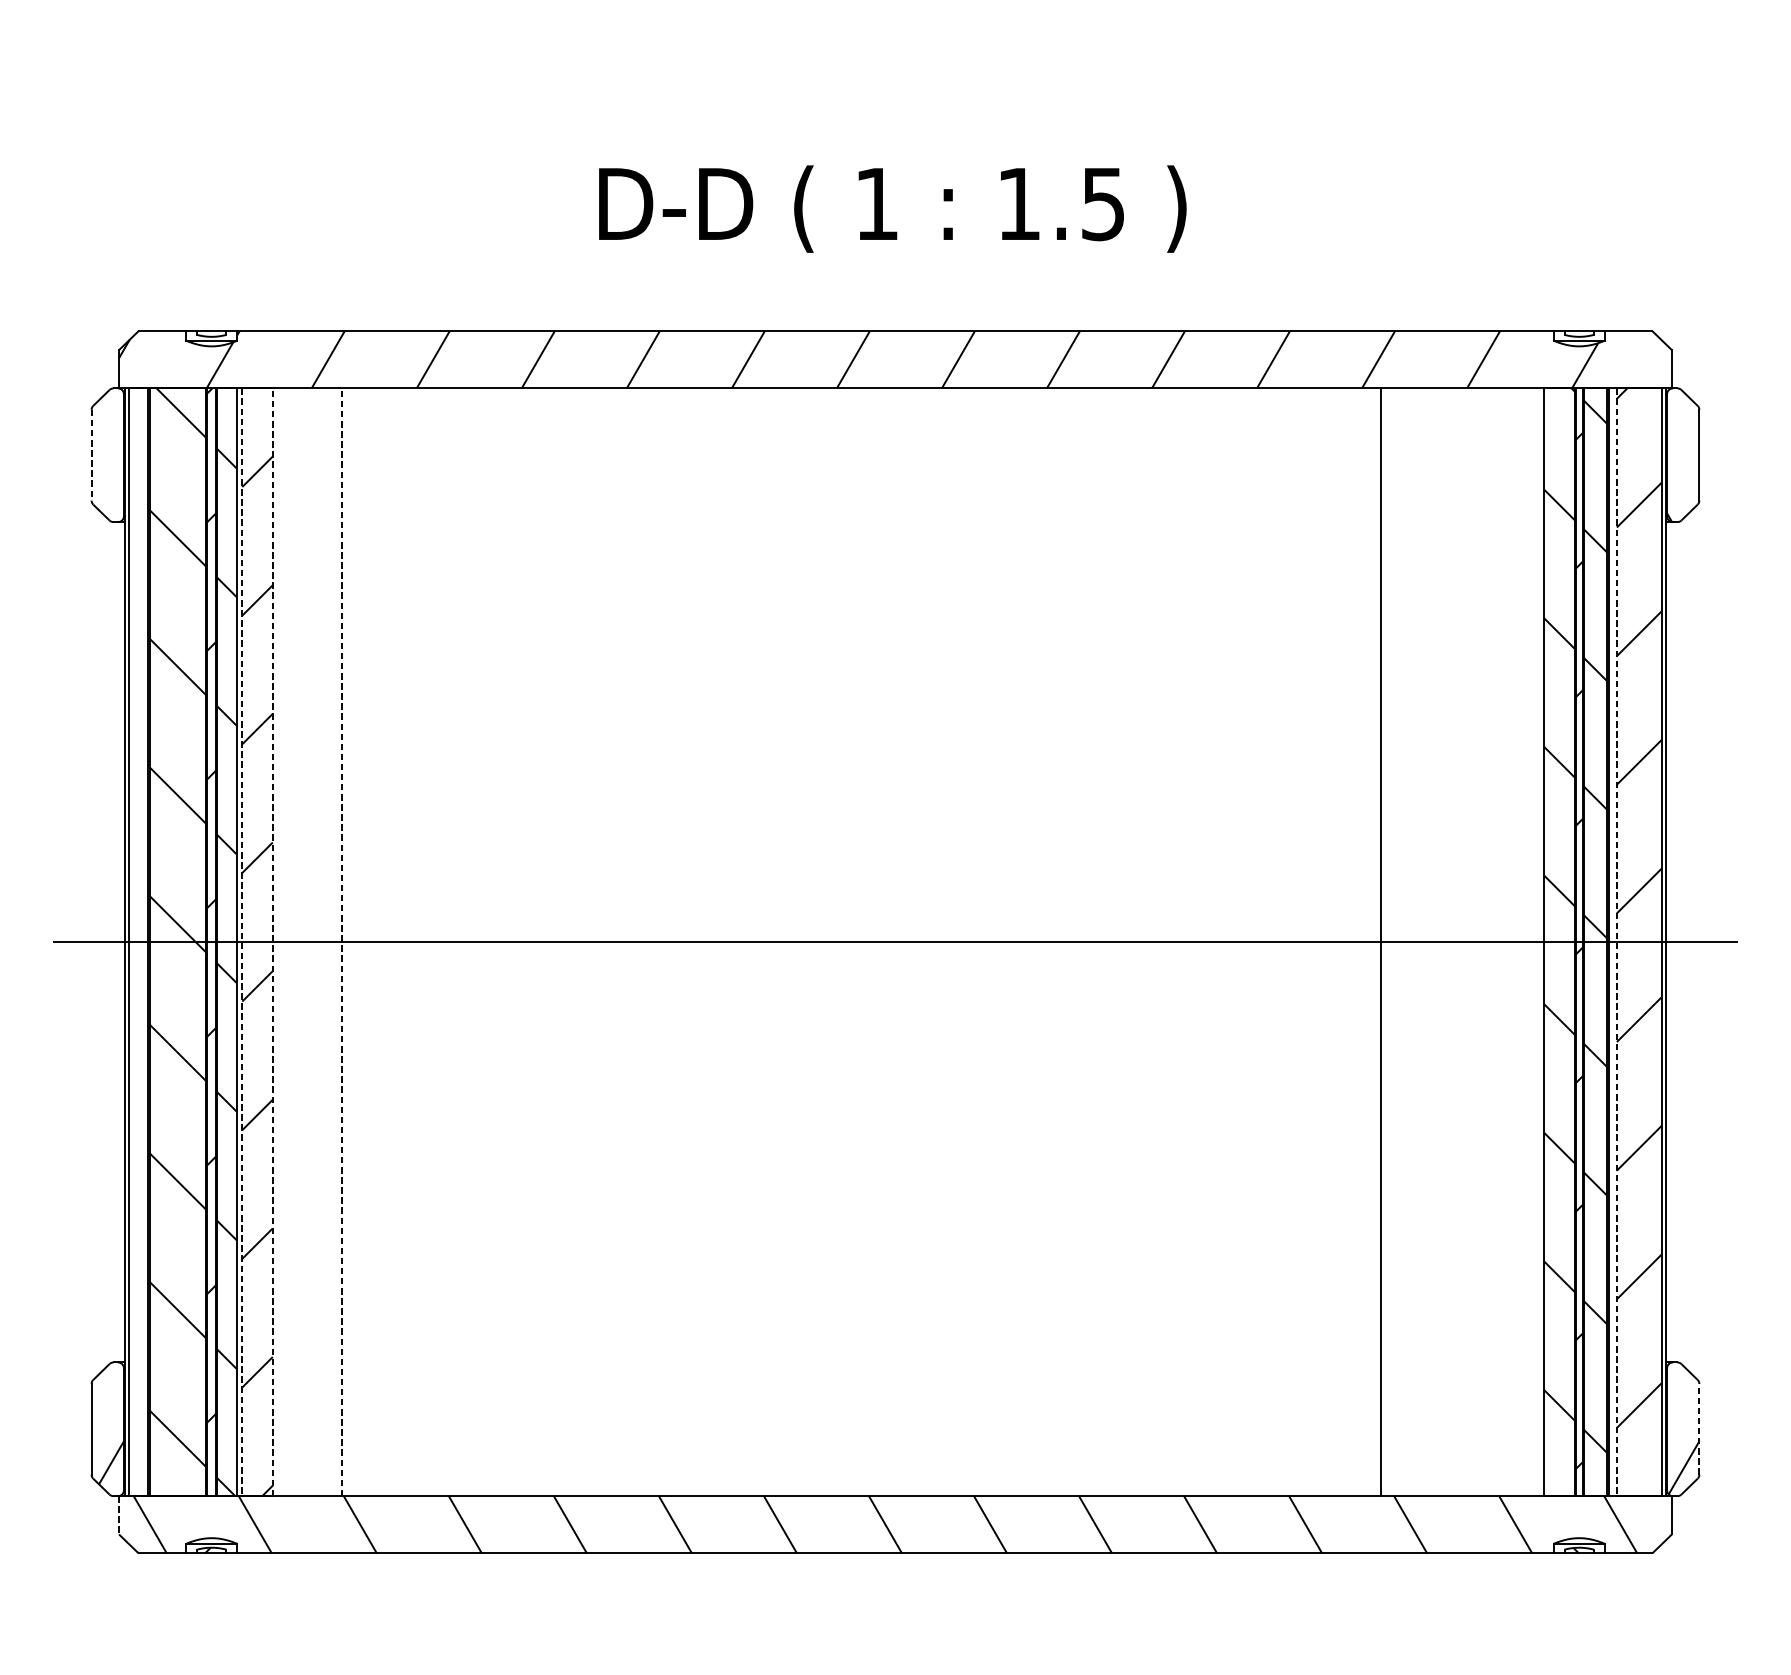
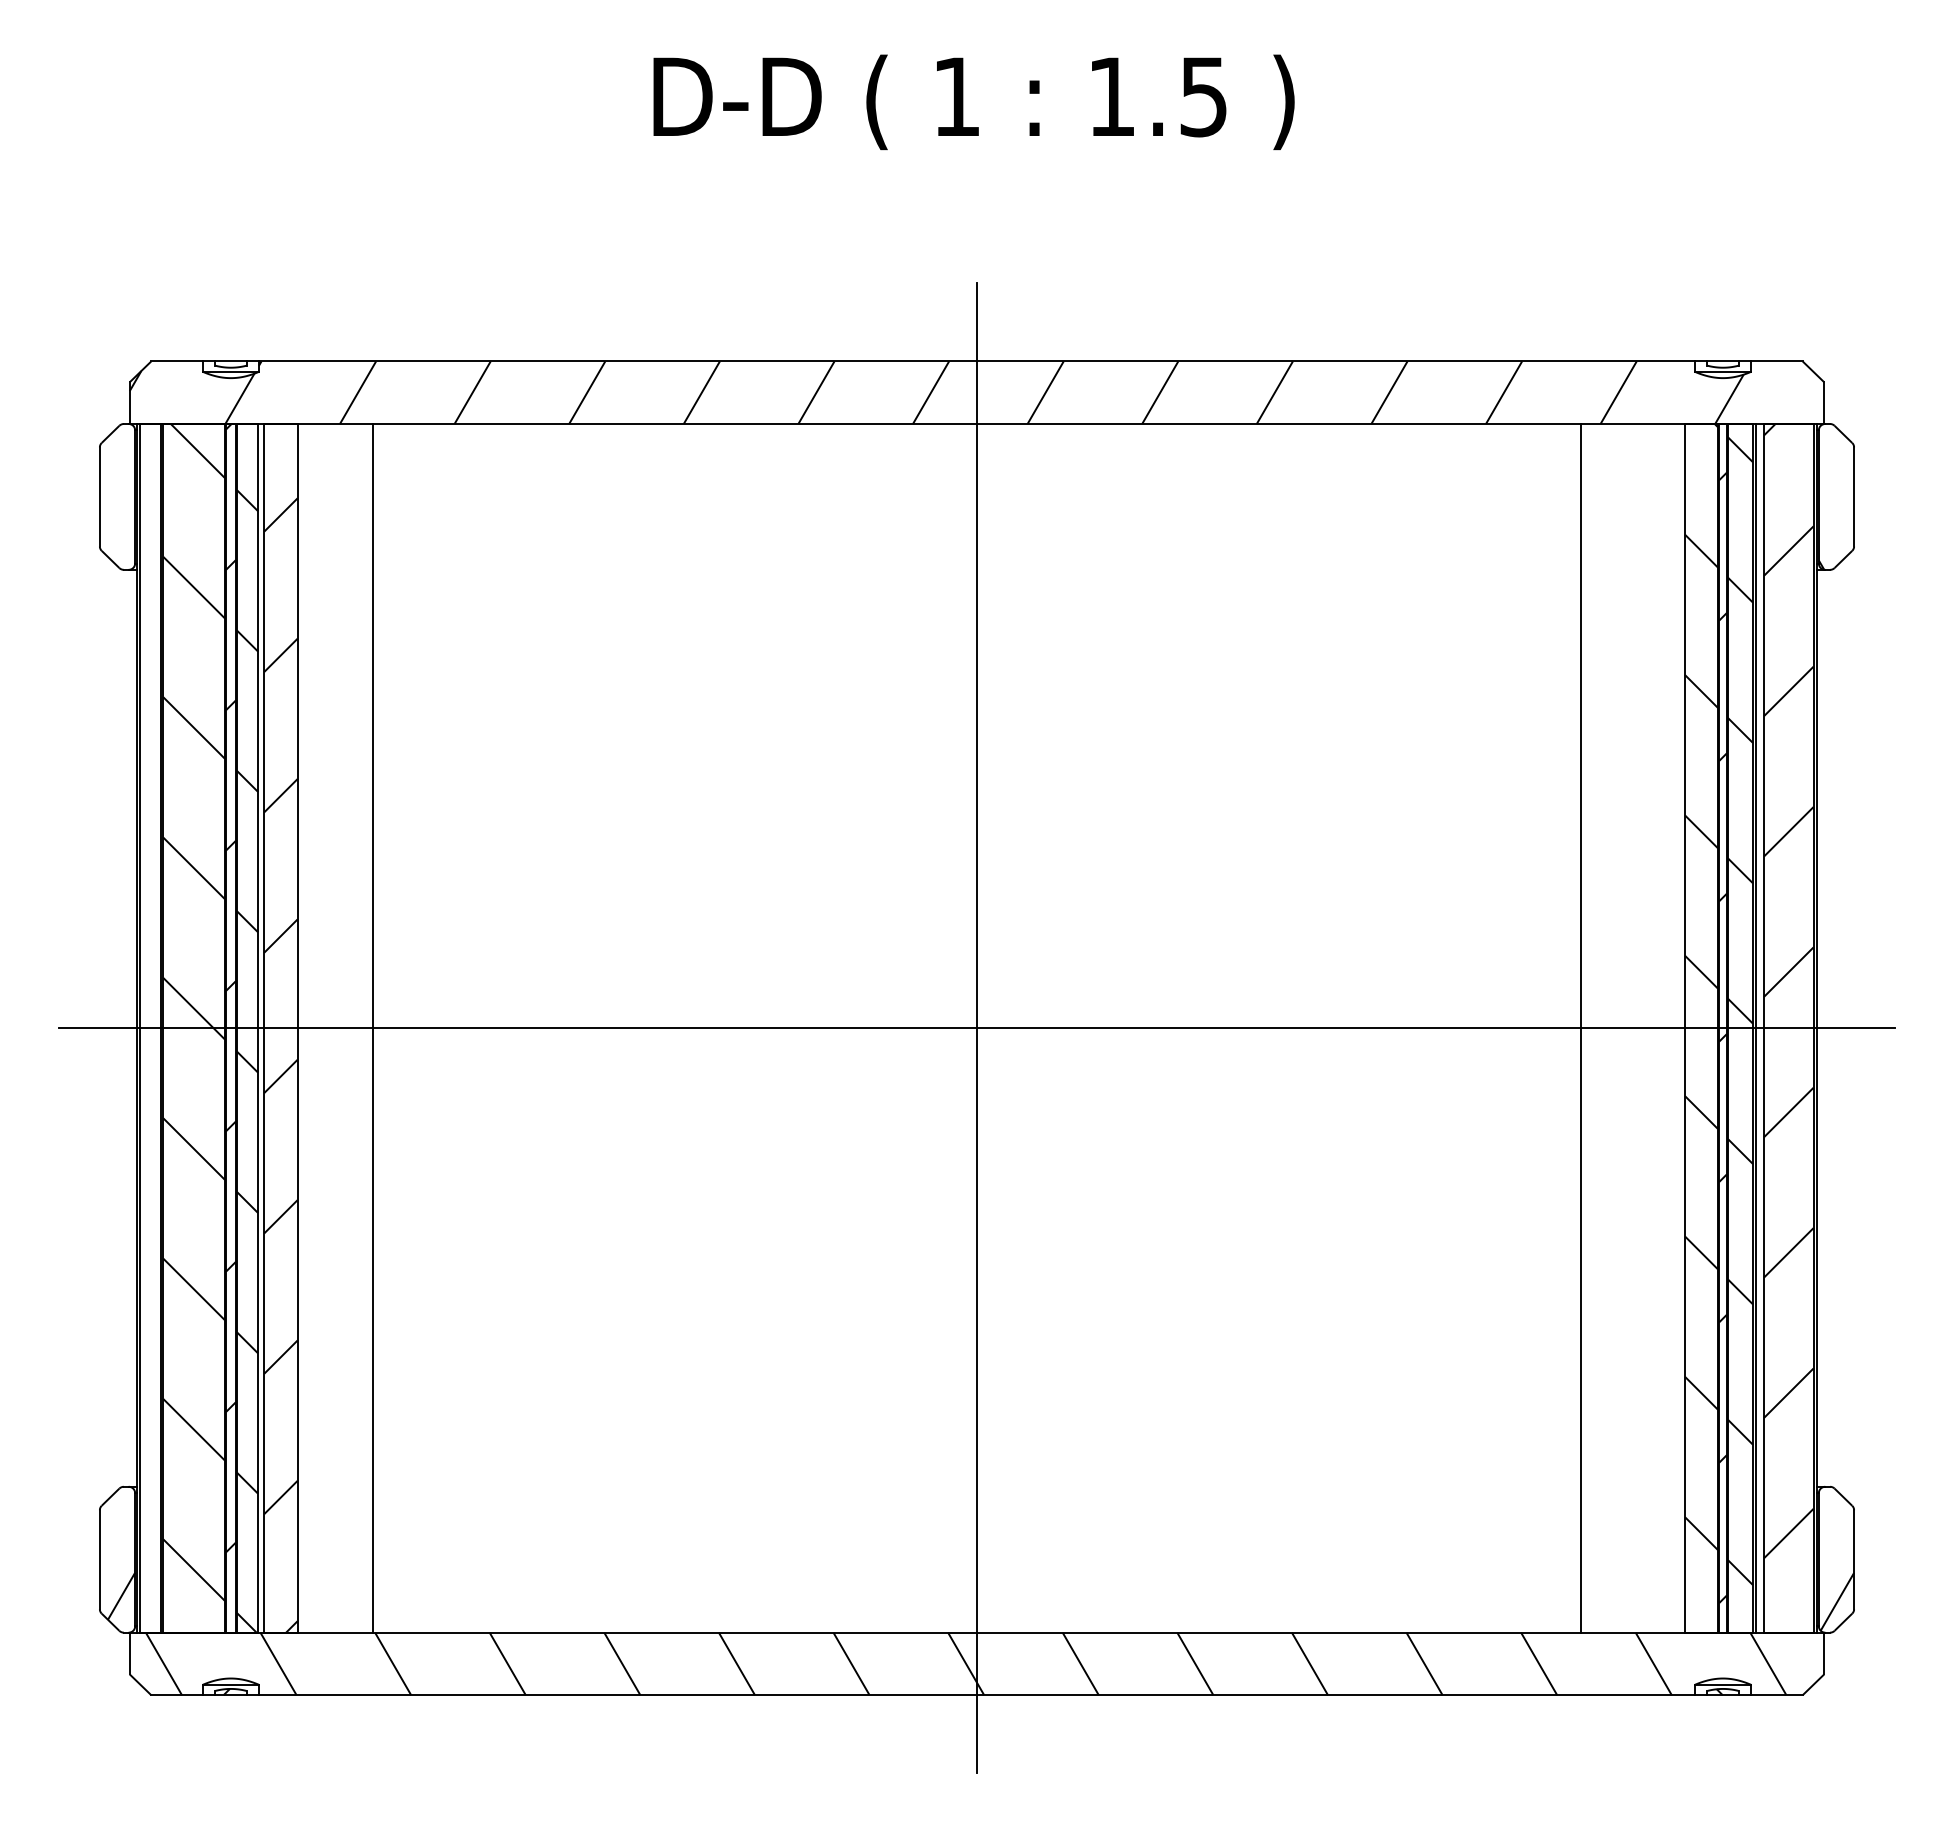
text: (892, 209) -> (973, 102), moved
line: (91, 454) -> (99, 496), dashed -> solid
line: (272, 941) -> (297, 1027), dashed -> solid
line: (341, 941) -> (372, 1027), dashed -> solid
line: (1380, 941) -> (1581, 1027), moved
line: (242, 942) -> (264, 1028), dashed -> solid
line: (895, 942) -> (977, 1028), added
line: (1617, 942) -> (1764, 1028), dashed -> solid
line: (1699, 1429) -> (1854, 1559), dashed -> solid
line: (118, 1515) -> (129, 1653), dashed -> solid

